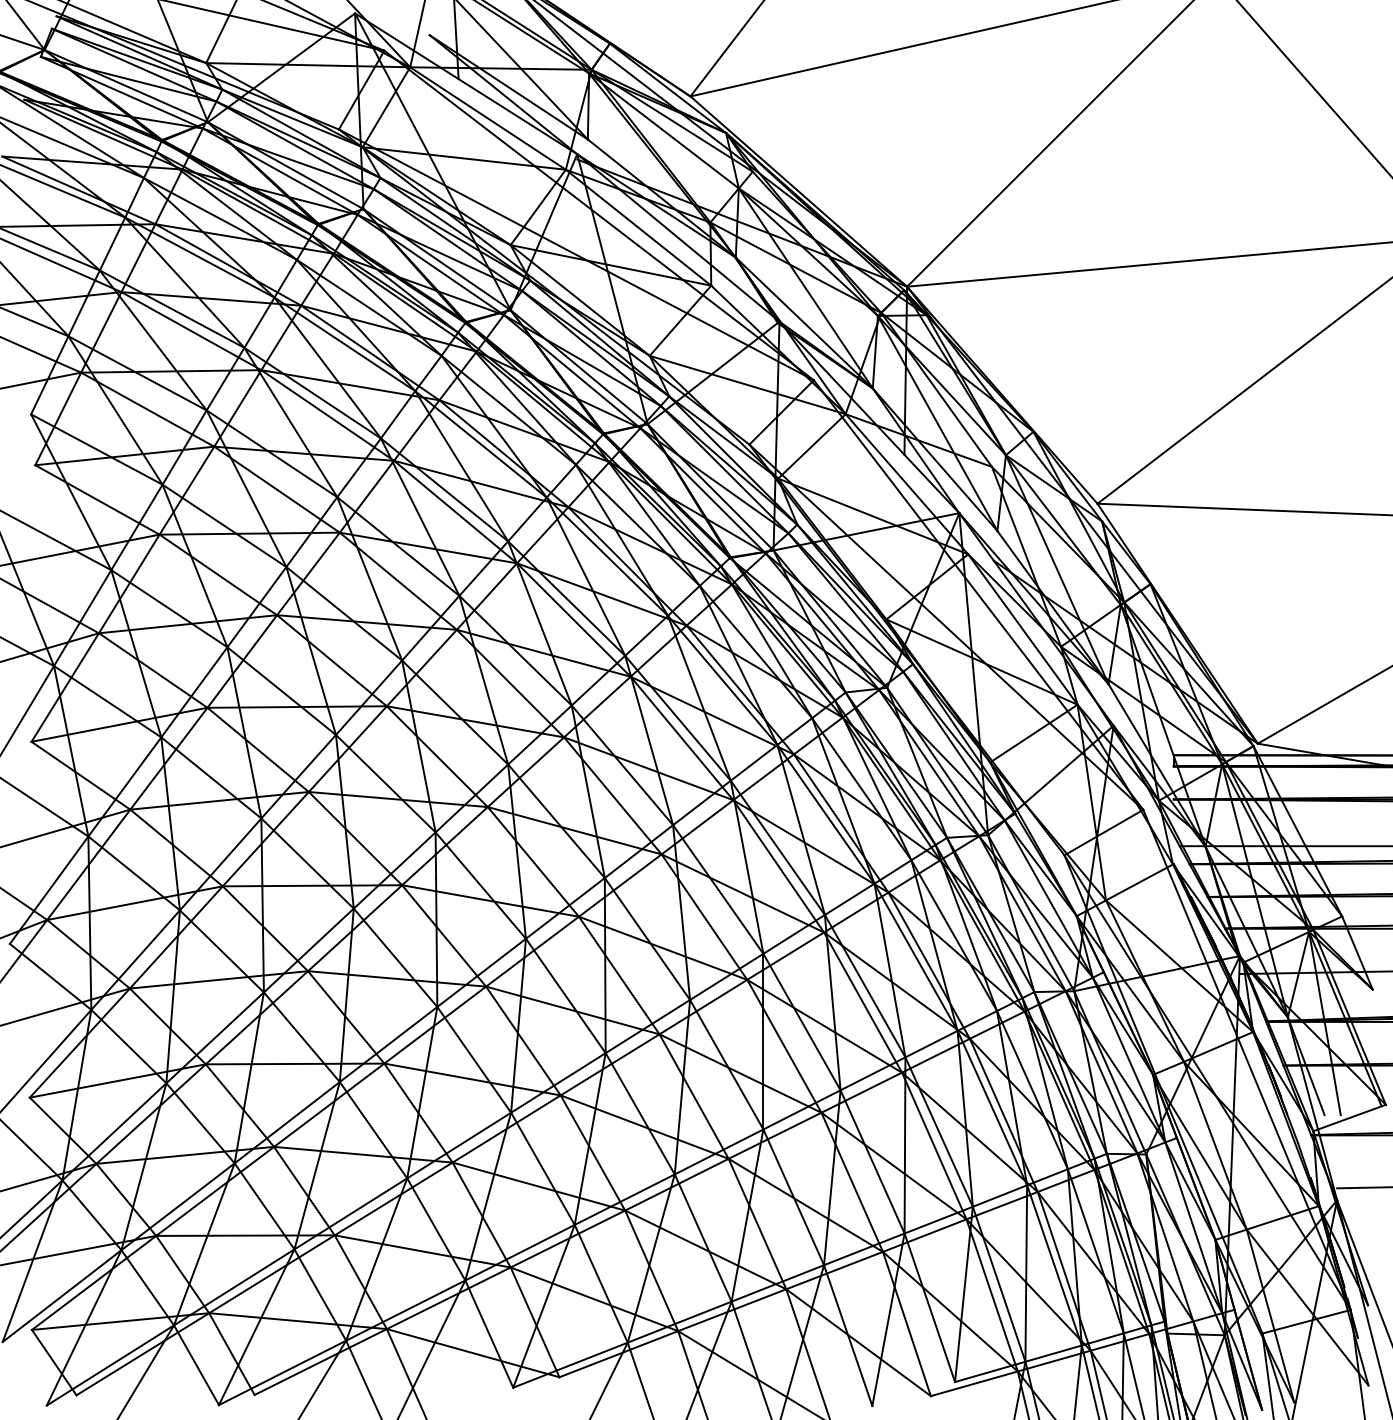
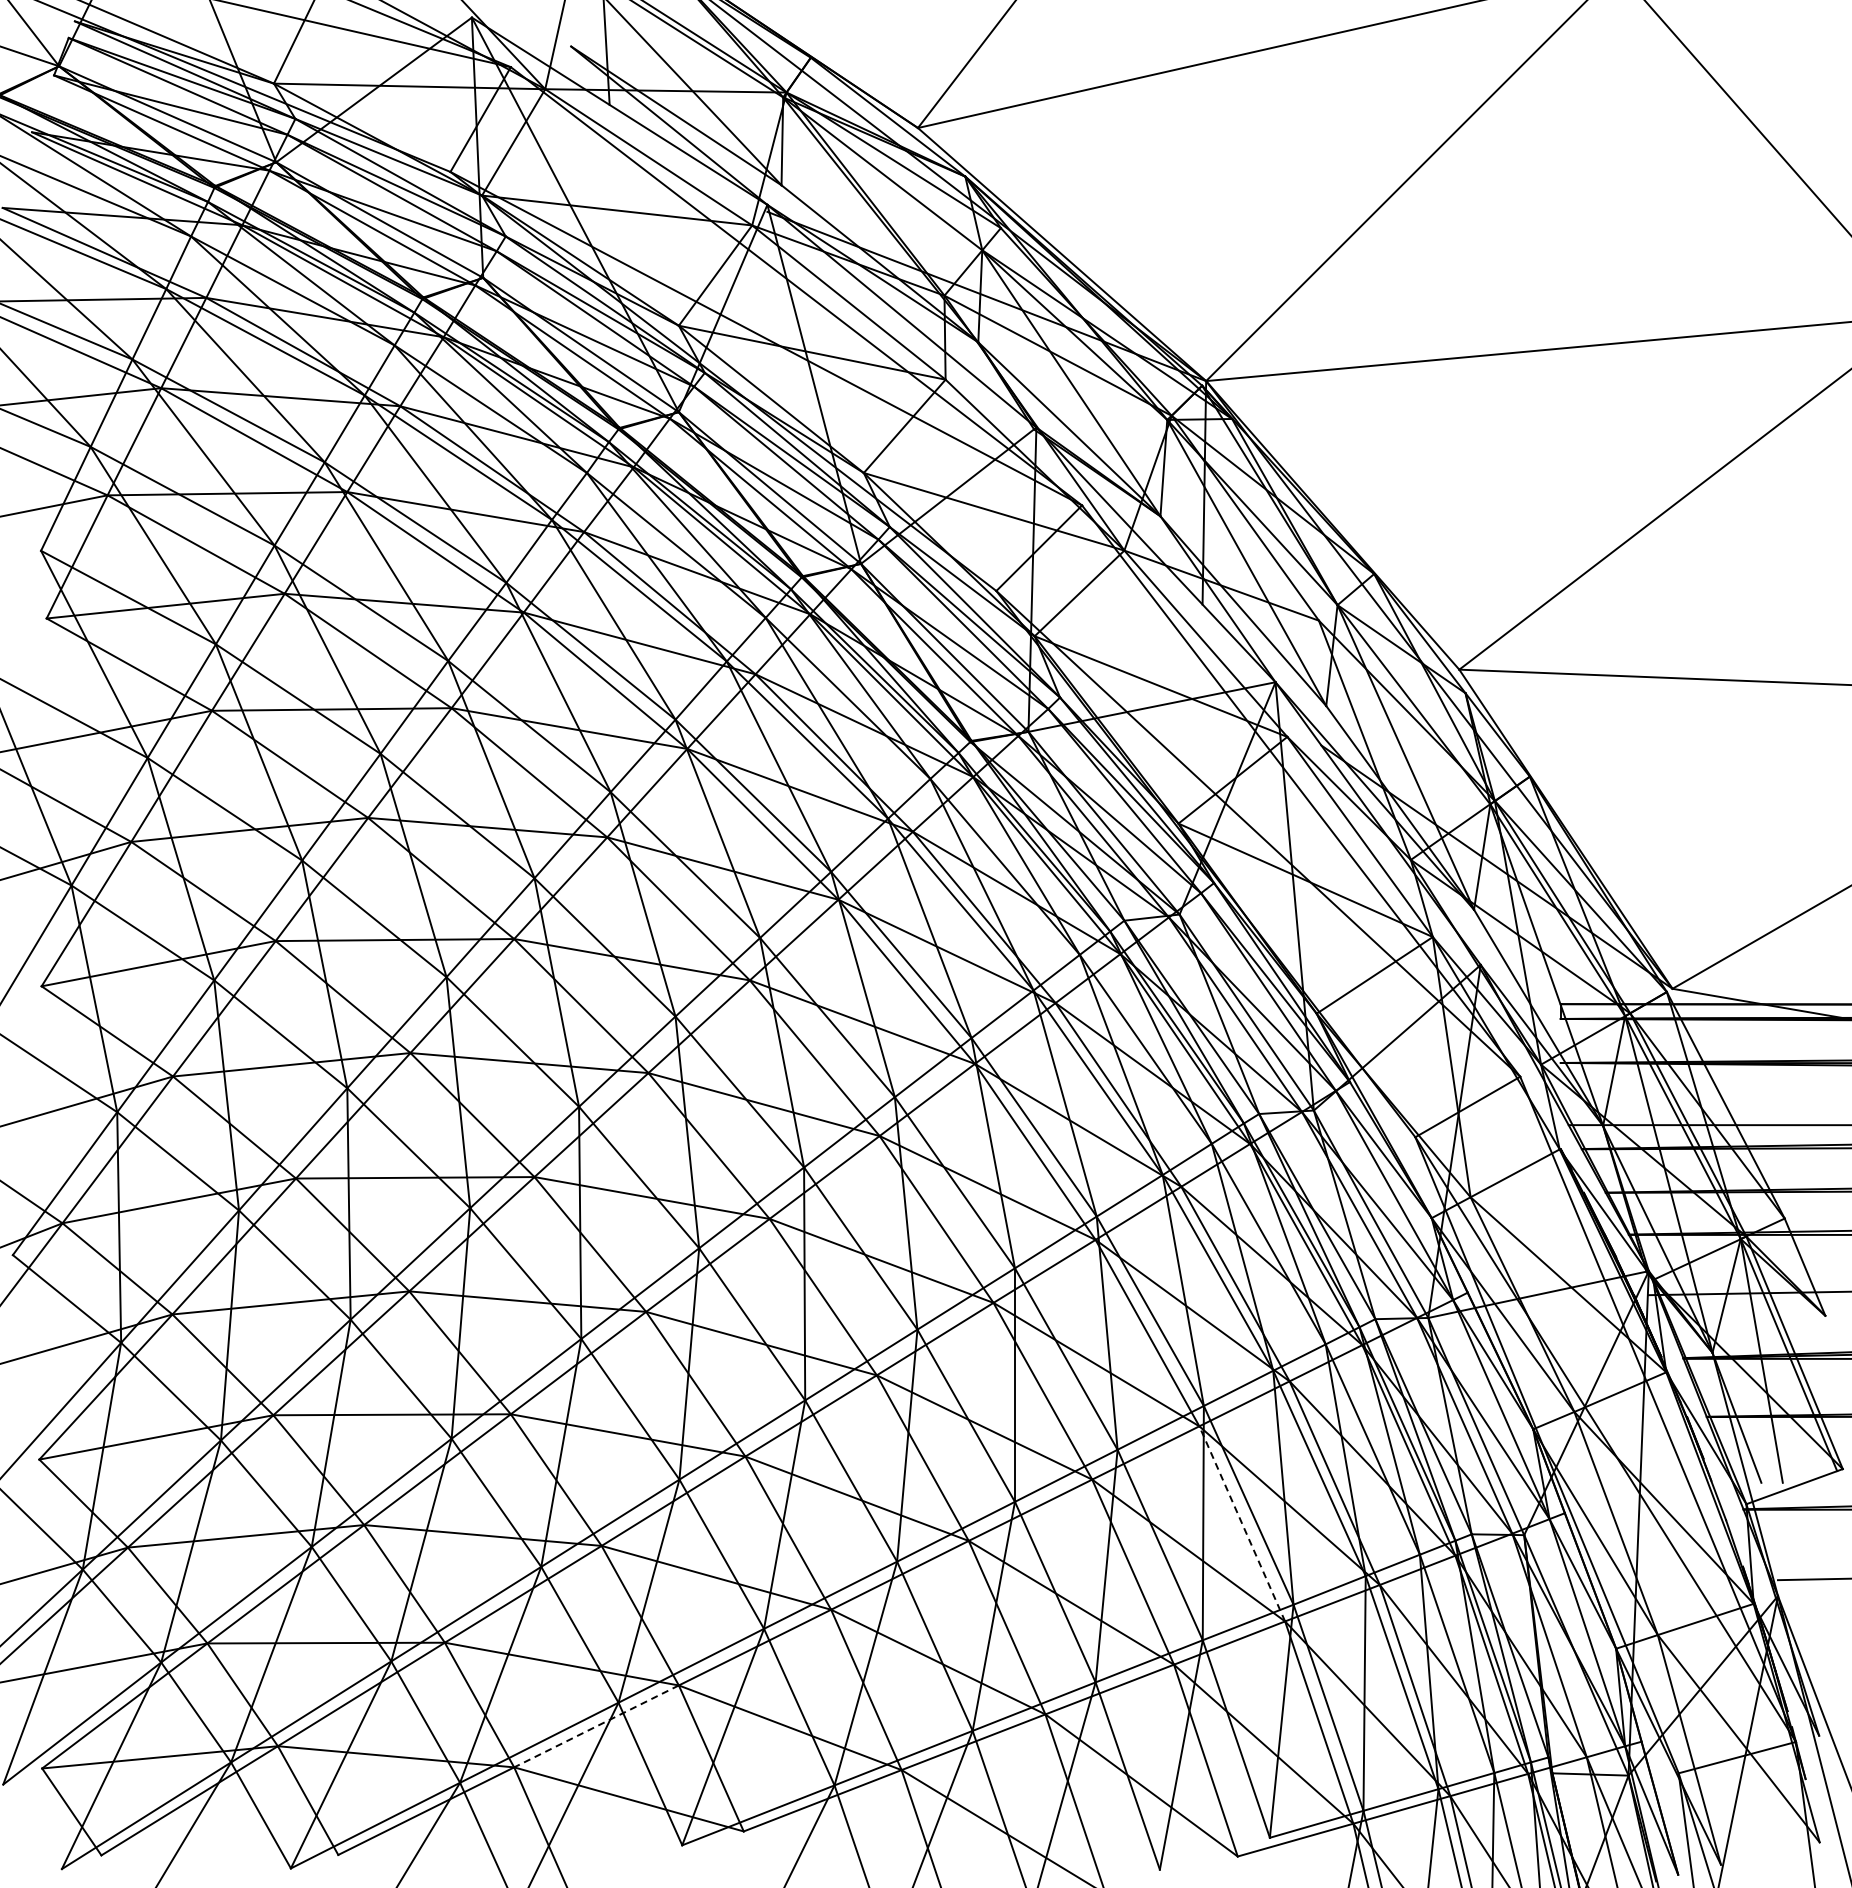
line: (934, 1145) -> (1242, 1523), solid -> dashed
line: (448, 1298) -> (596, 1726), solid -> dashed

